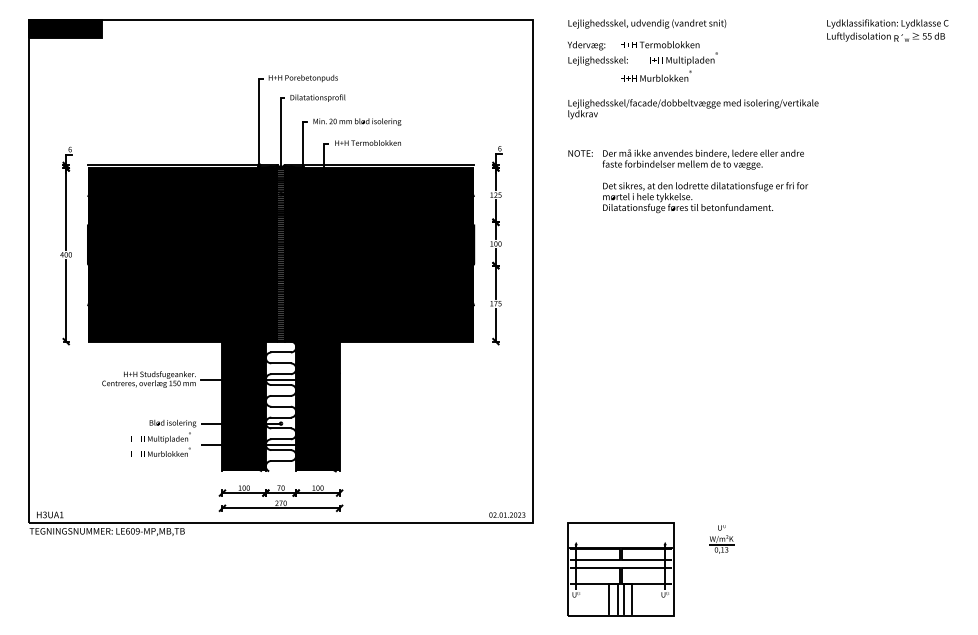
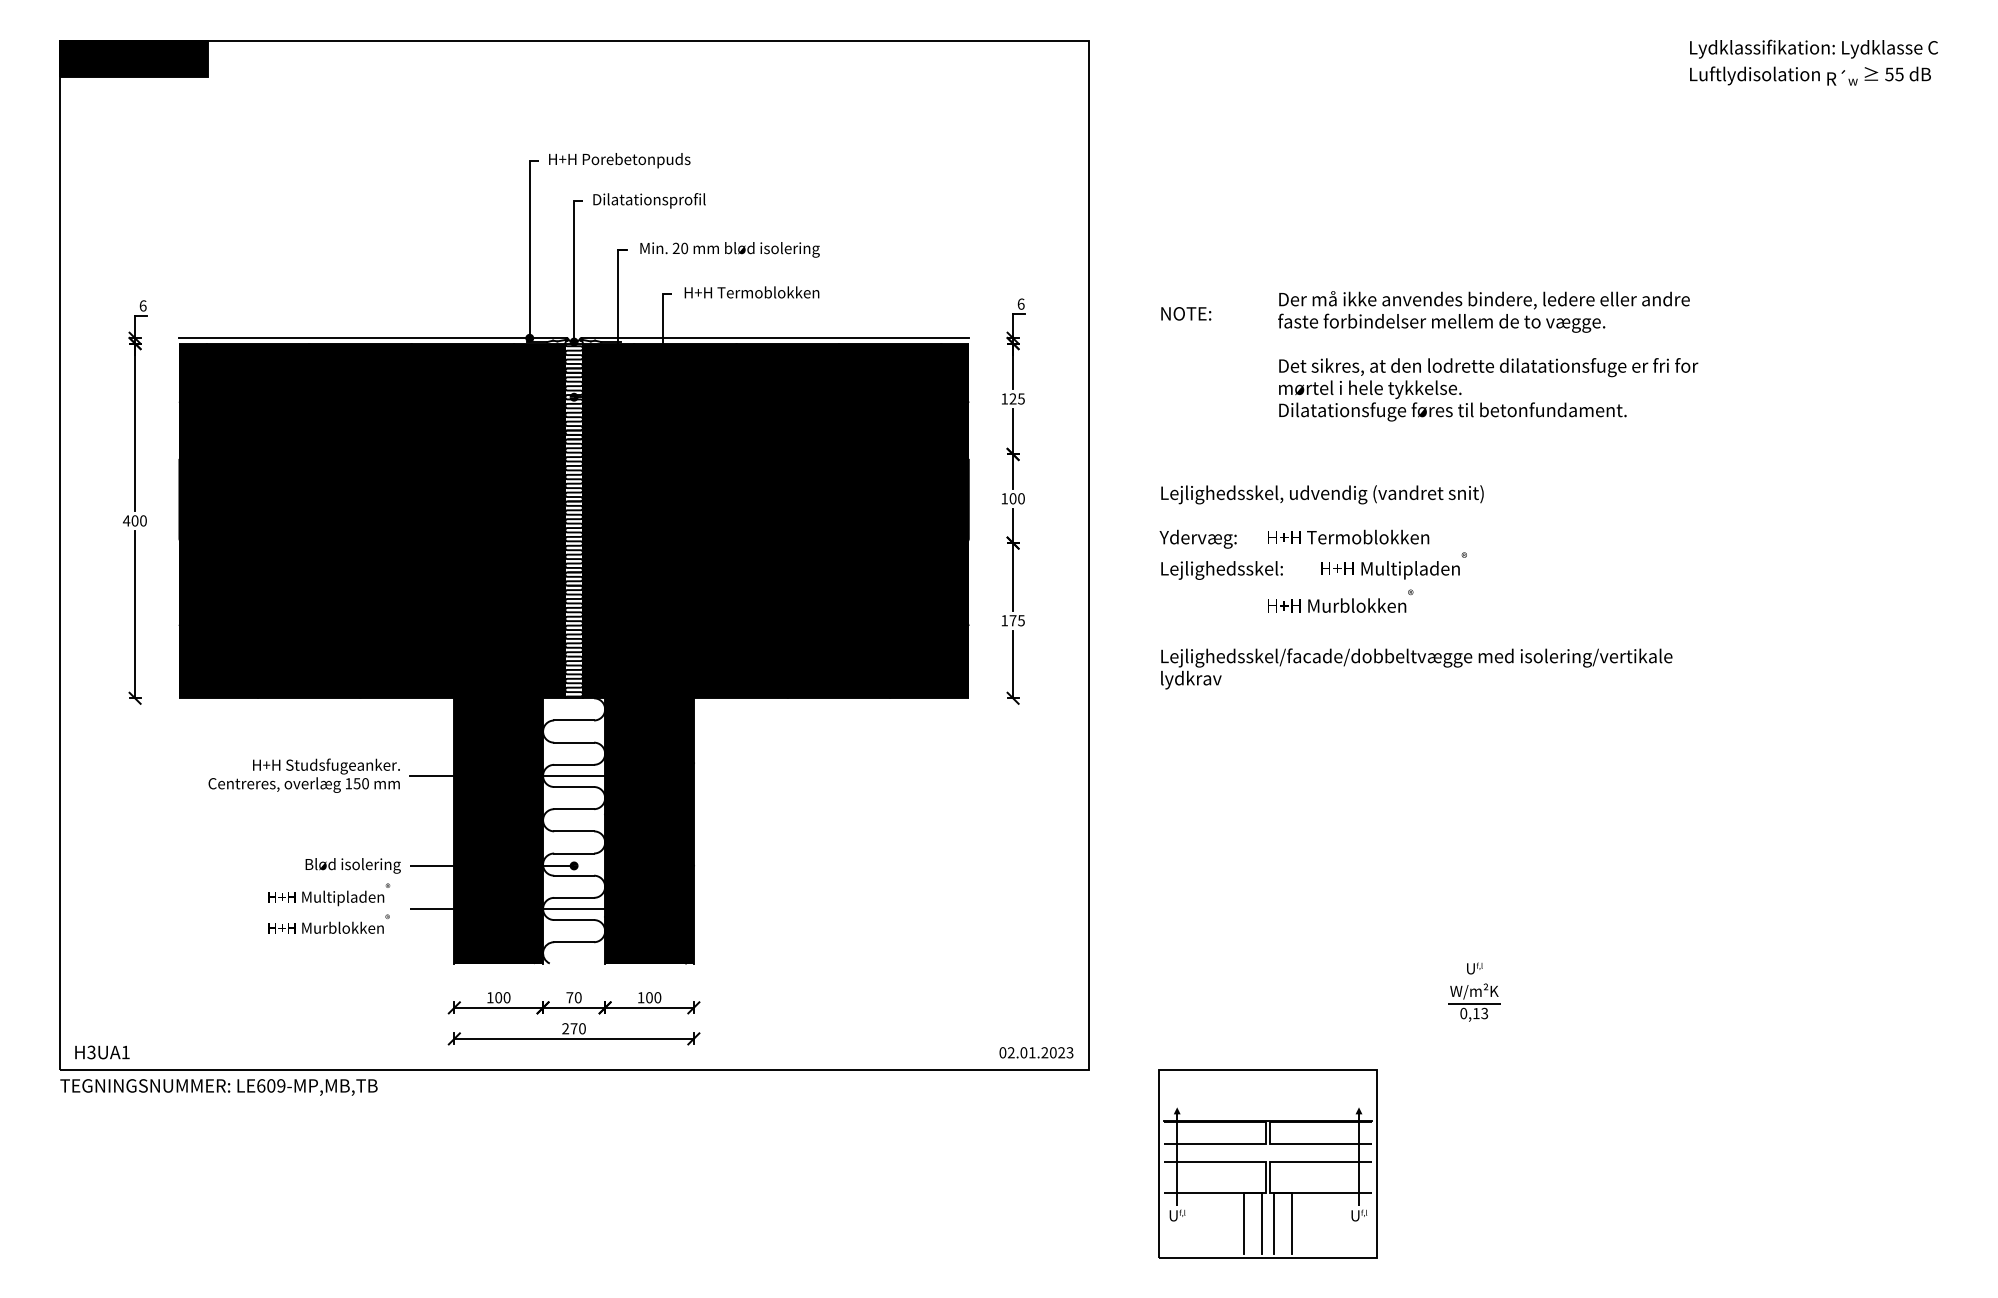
text: (693, 69) -> (1416, 587), moved
text: (705, 181) -> (1488, 356), moved
part: (721, 539) -> (1474, 992), moved

